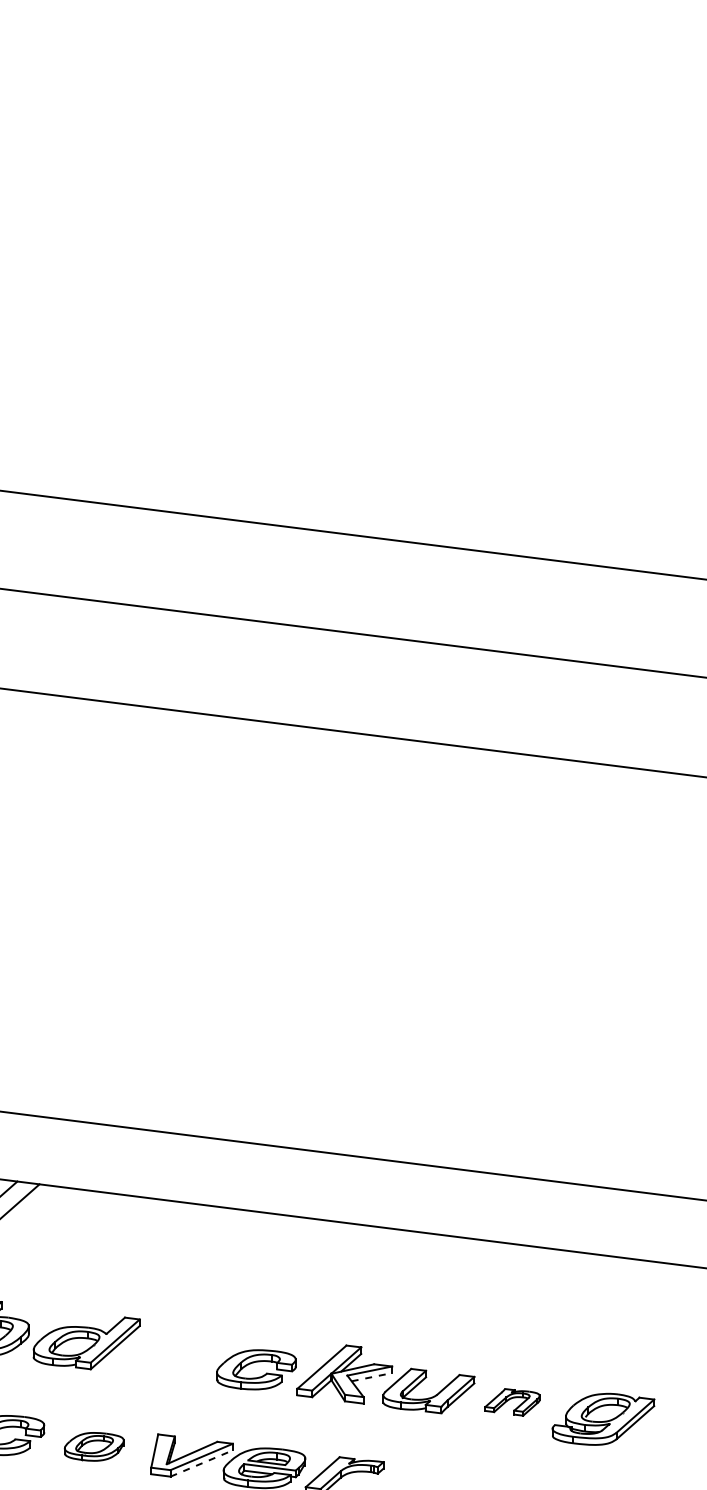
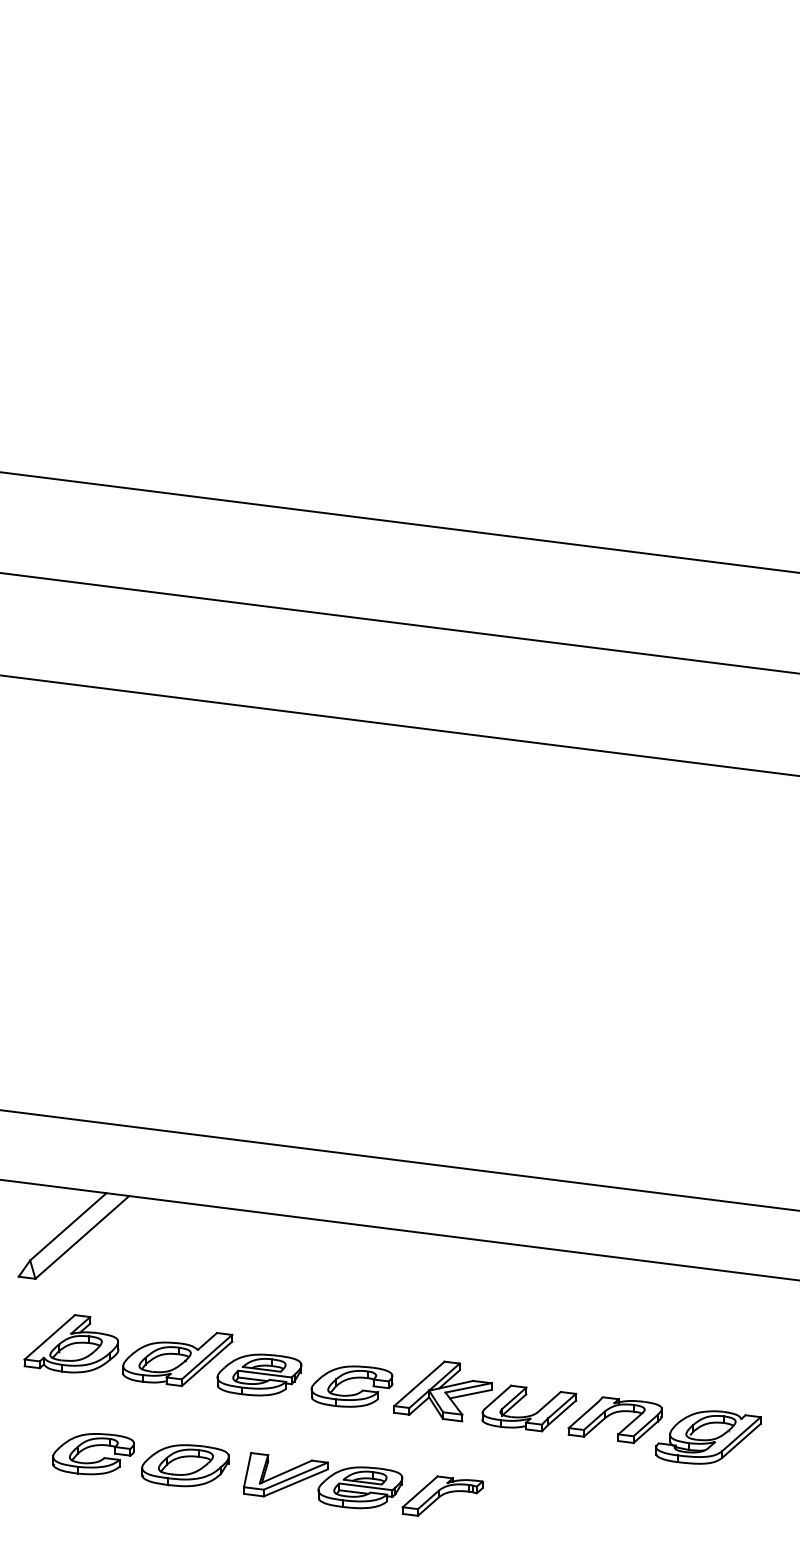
part: (166, 1358) -> (259, 1374), added
line: (372, 1377) -> (471, 1394), dashed -> solid
part: (511, 1401) -> (614, 1419), size x1.67
part: (94, 1446) -> (185, 1465), size x1.43
line: (201, 1463) -> (295, 1482), dashed -> solid

